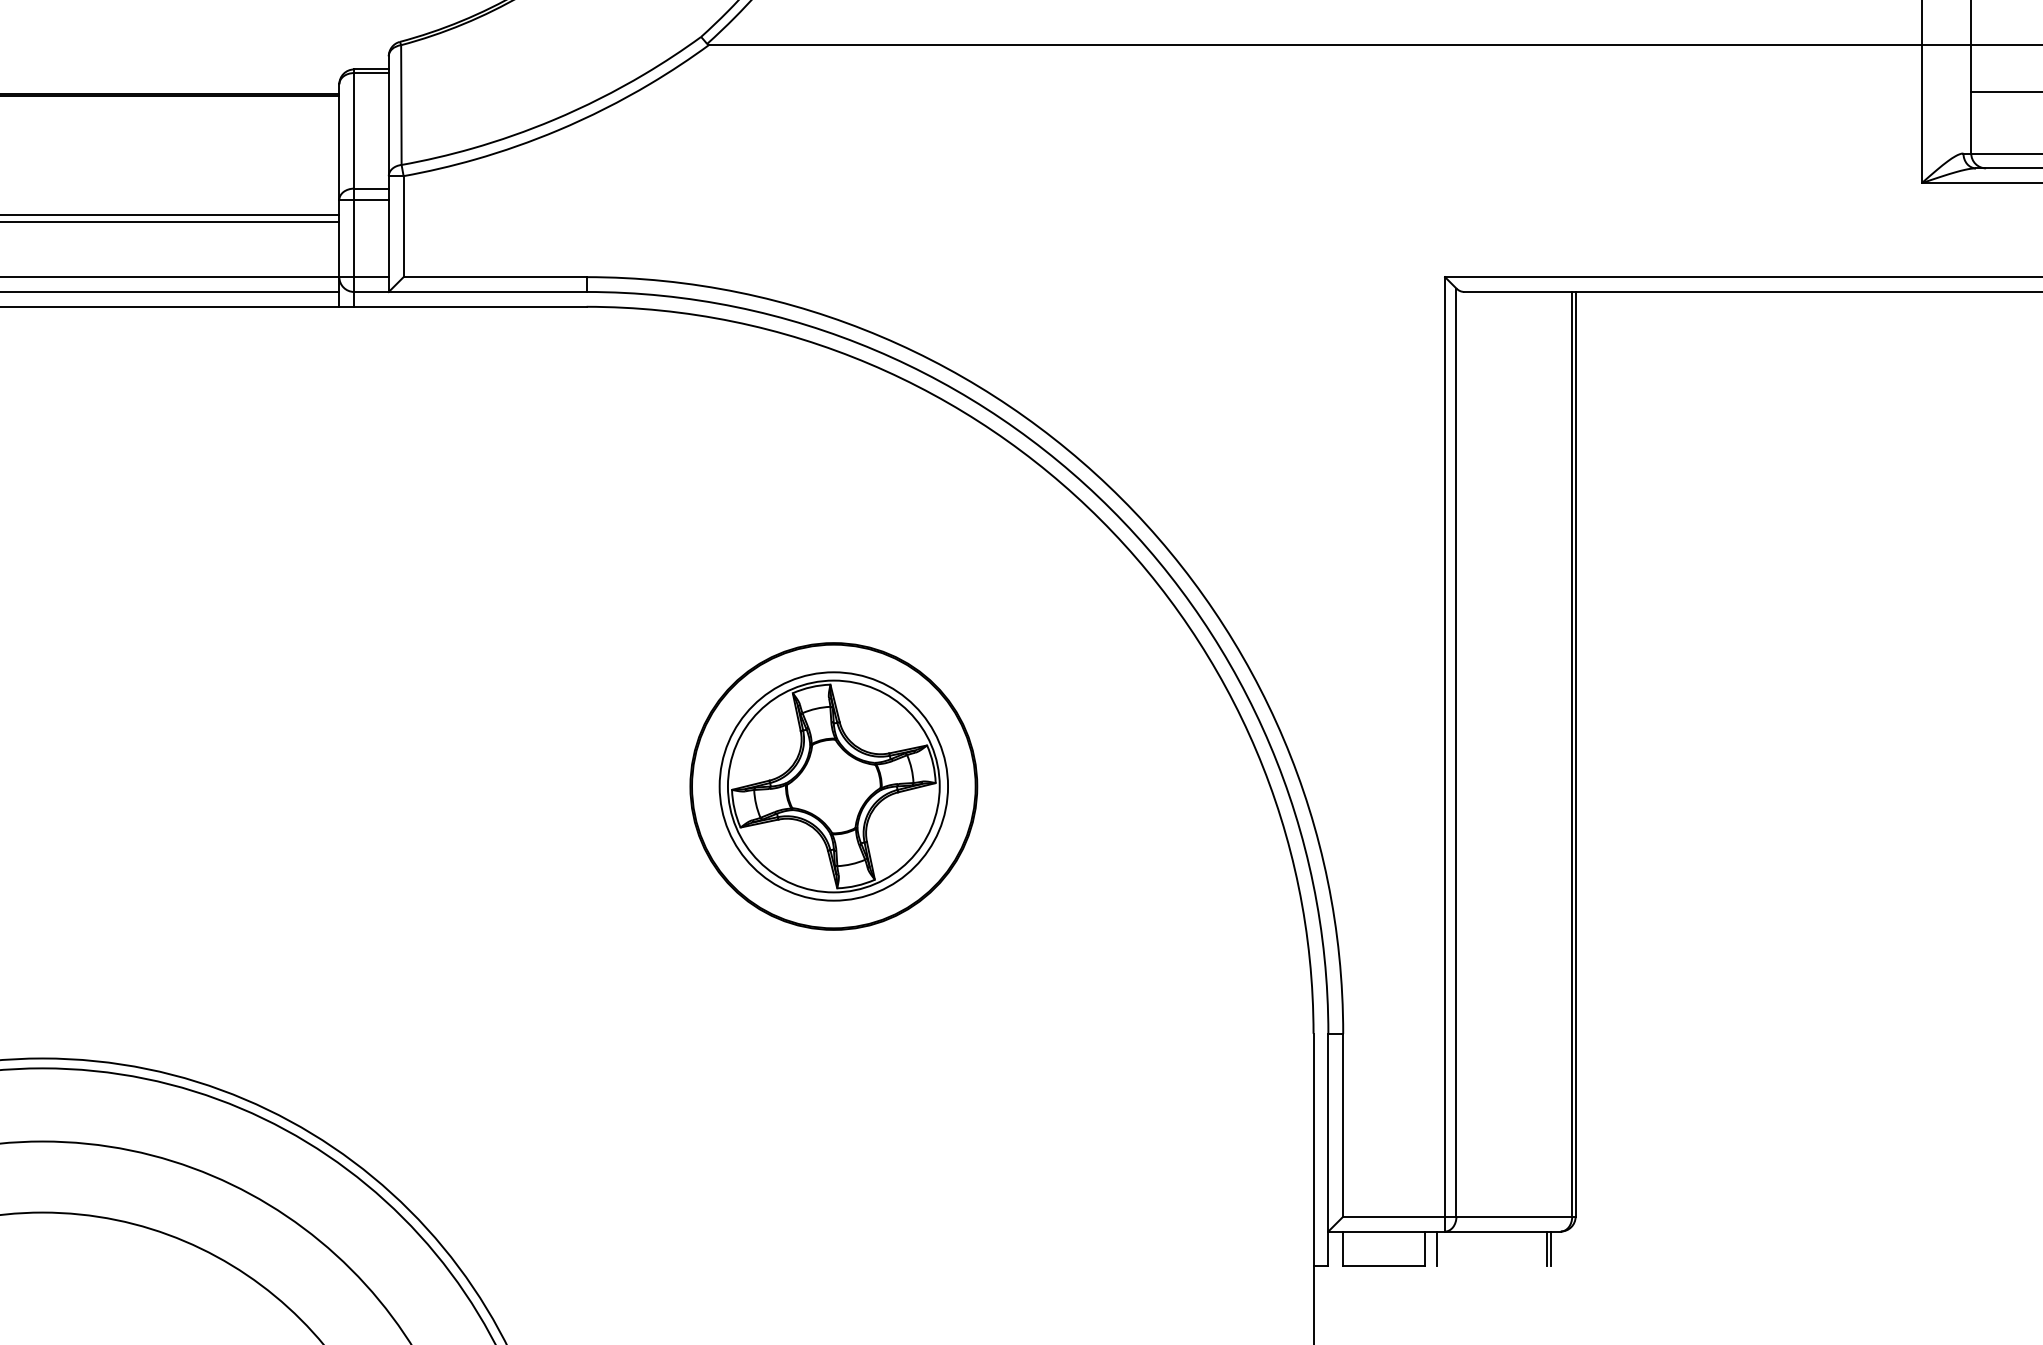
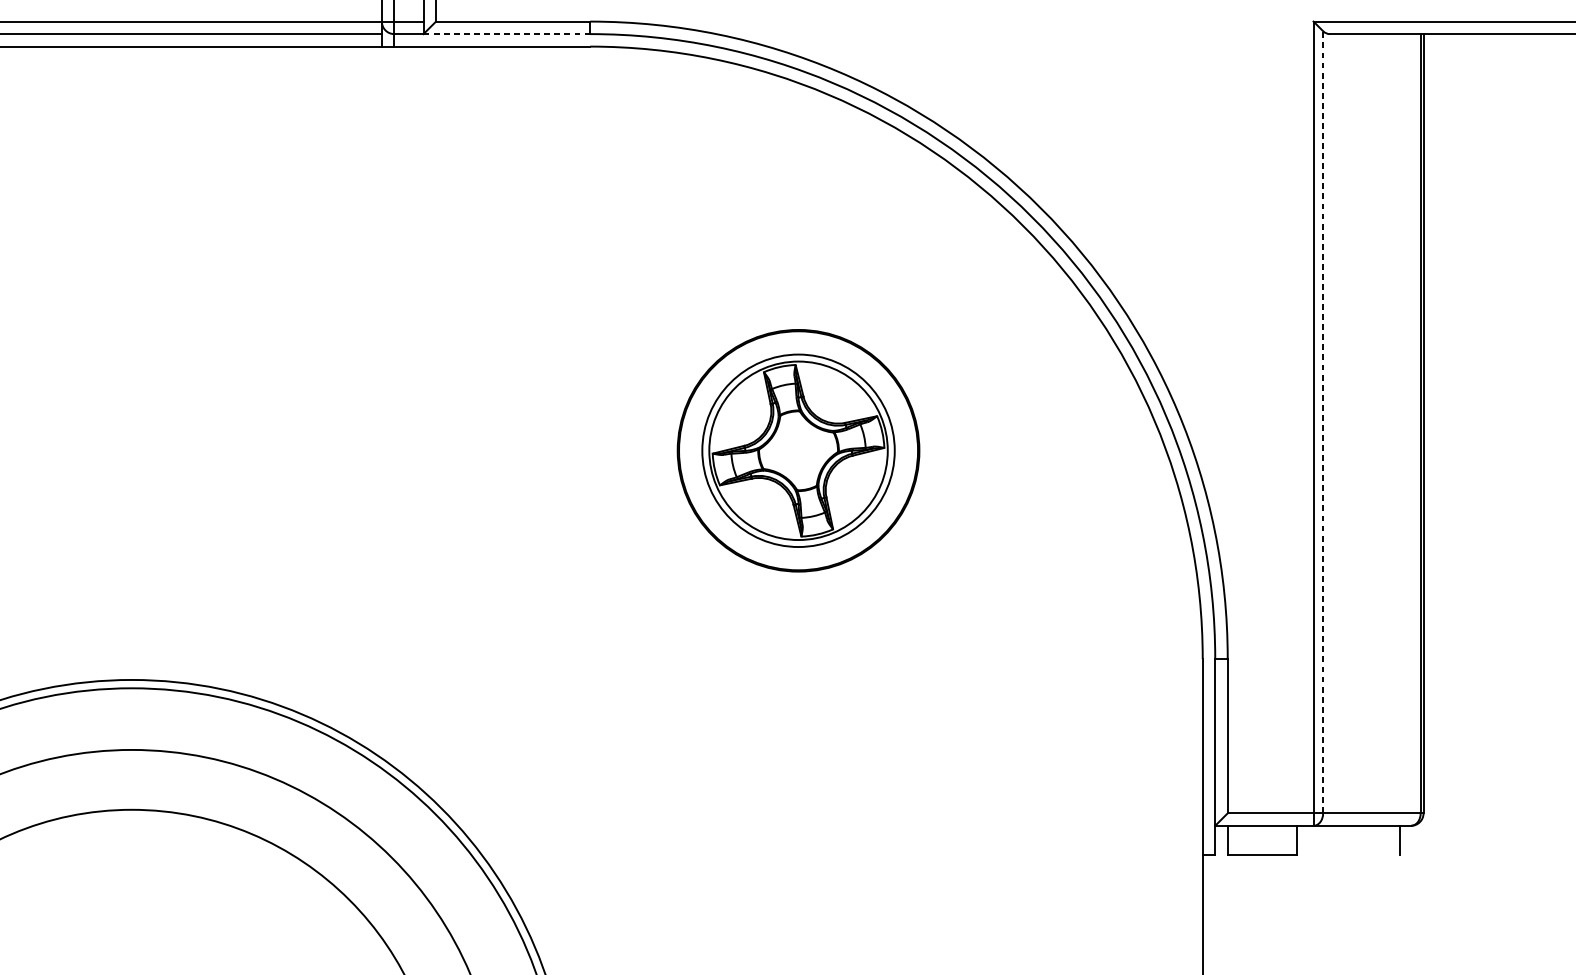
line: (487, 291) -> (506, 33), solid -> dashed
line: (1456, 752) -> (1323, 422), solid -> dashed
line: (1436, 1248) -> (1306, 840), removed
line: (1550, 1248) -> (1402, 840), removed

